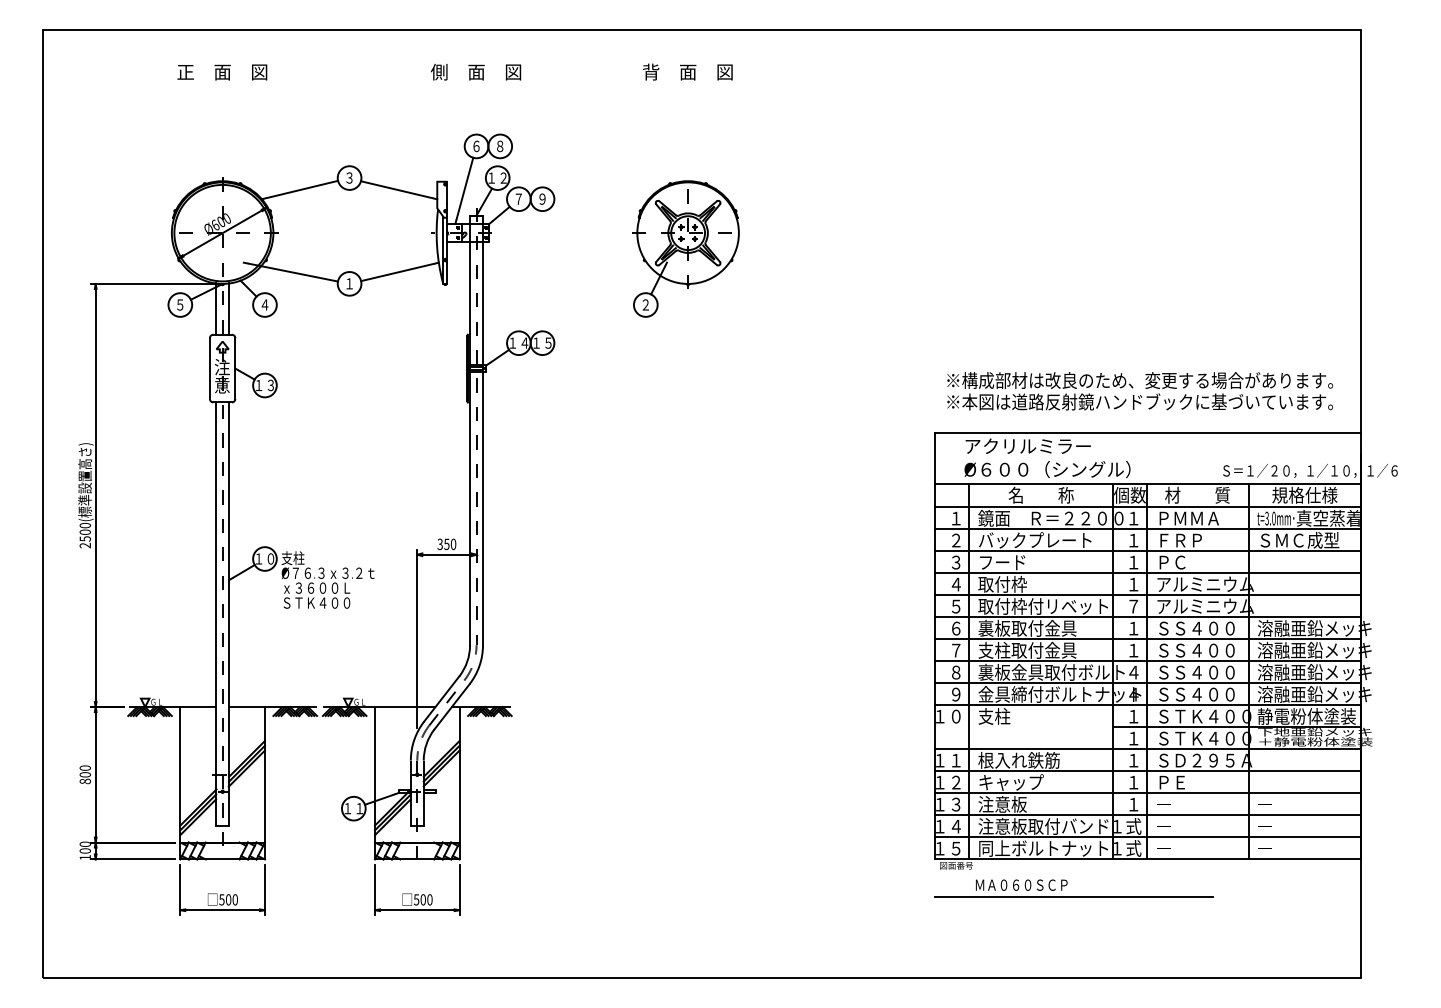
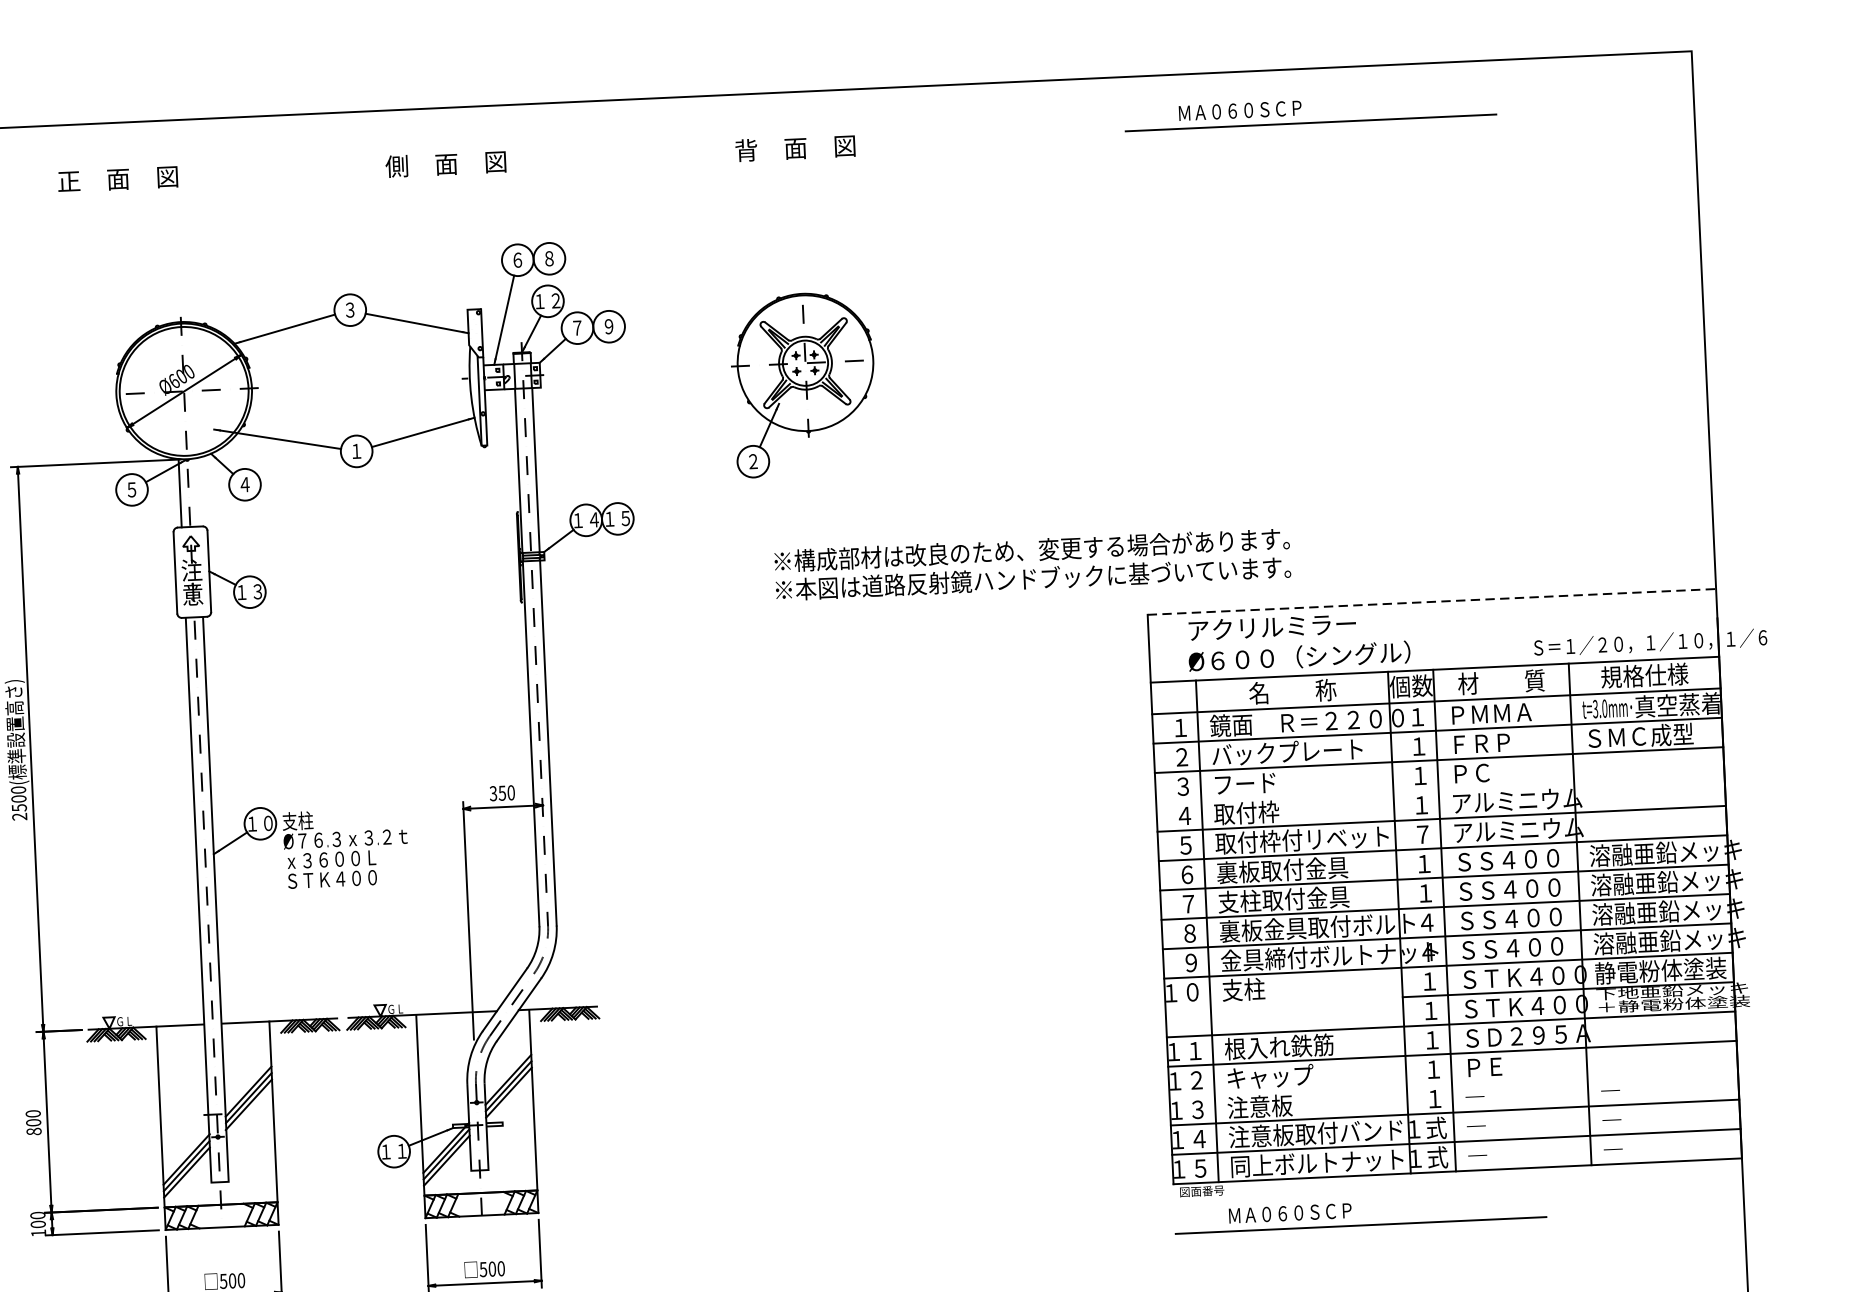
part: (1067, 58) -> (1301, 107), added
text: (222, 72) -> (118, 179), moved
text: (475, 72) -> (445, 164), moved
line: (229, 308) -> (197, 491), removed
text: (1140, 391) -> (1033, 564), moved
line: (1148, 432) -> (1432, 601), solid -> dashed
line: (1148, 573) -> (1440, 789), removed
line: (1148, 793) -> (1453, 1083), removed

